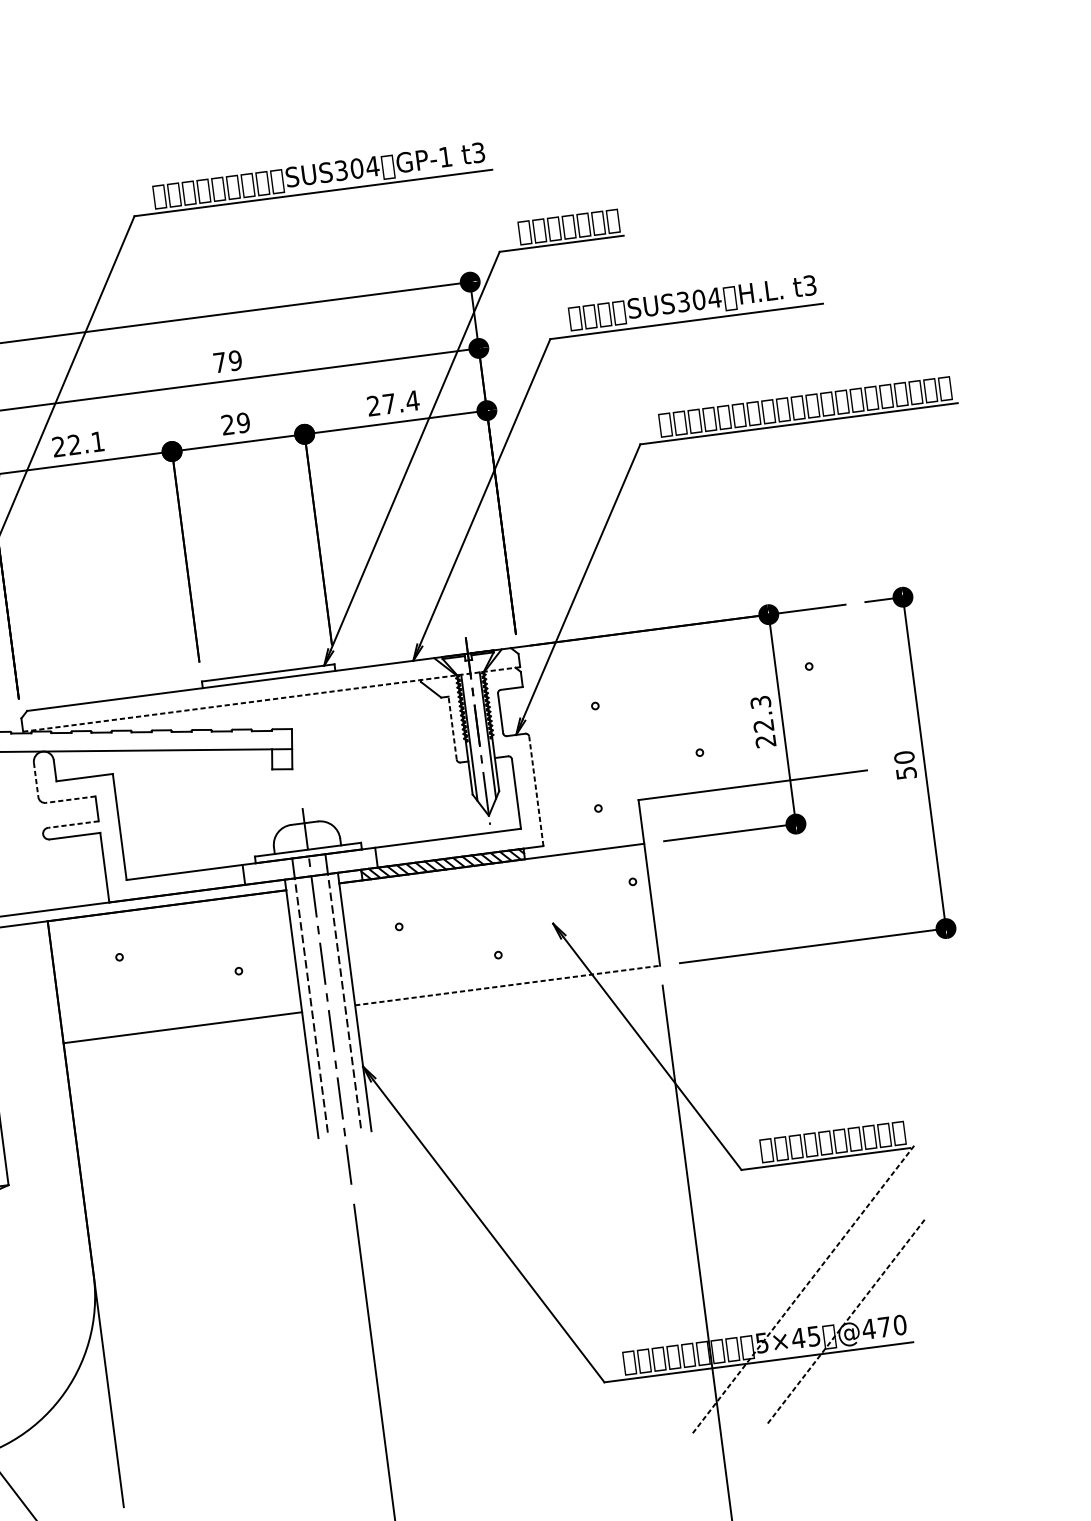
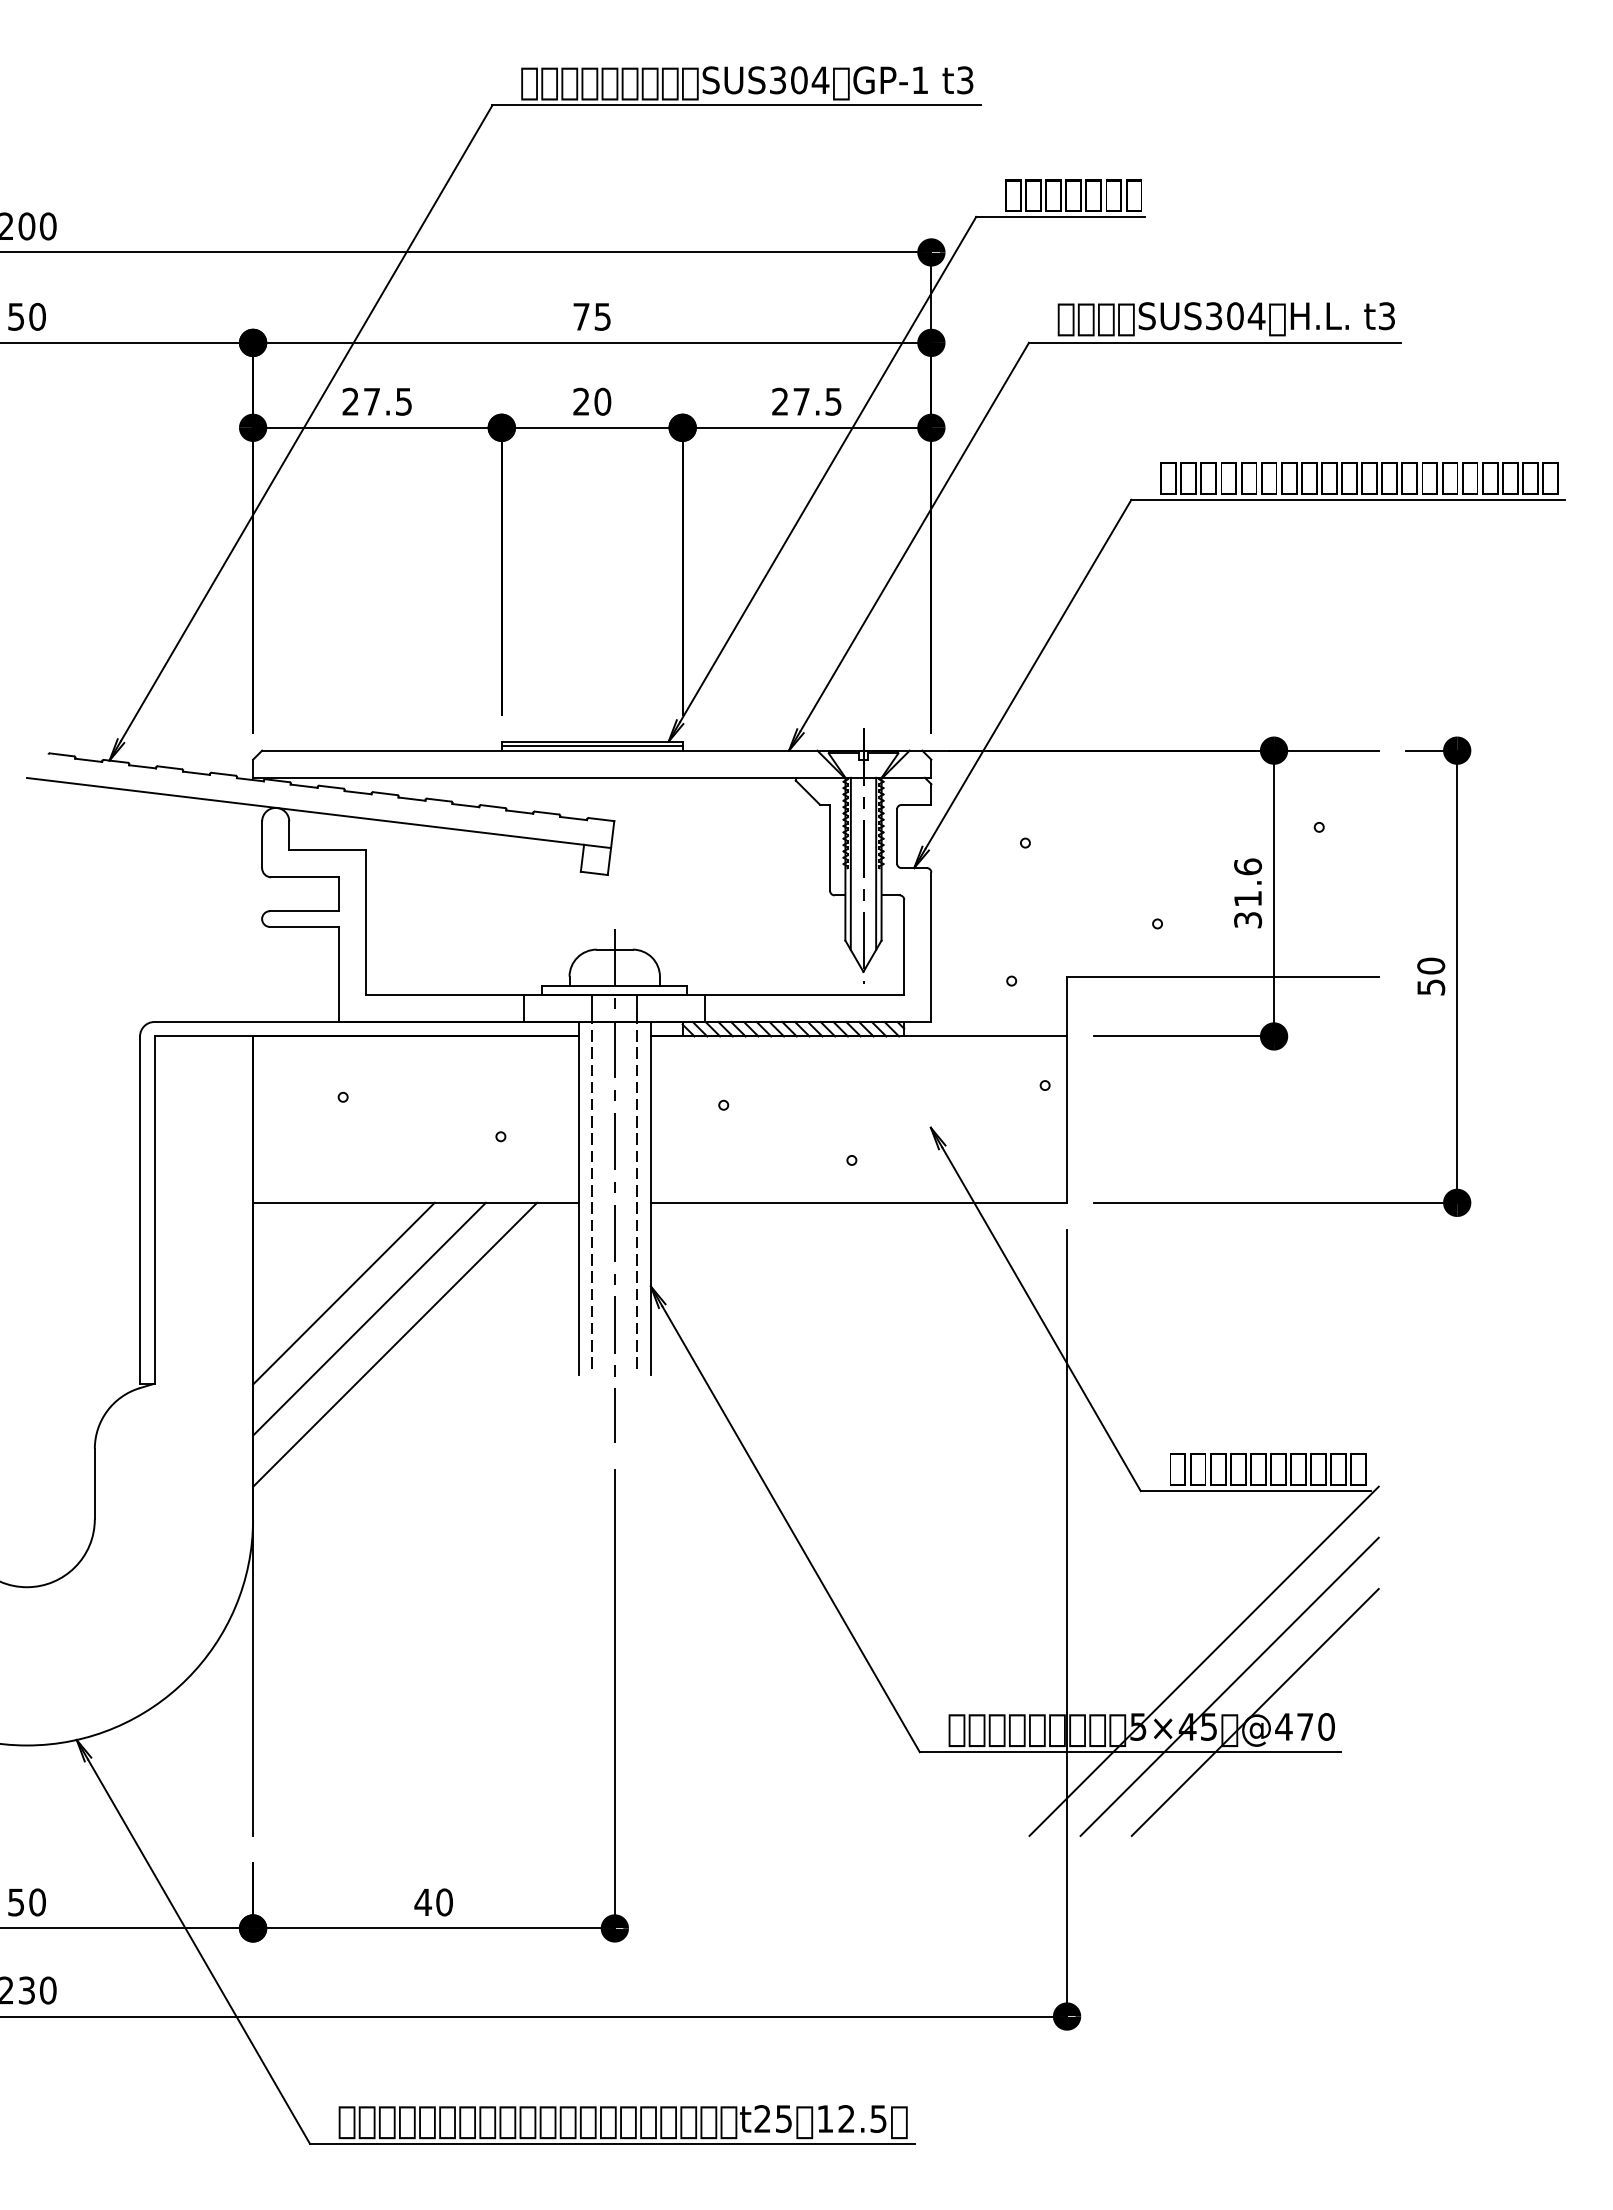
text: (235, 360) -> (602, 316), 79 -> 75
text: (412, 400) -> (833, 401), 27.4 -> 27.5
text: (243, 422) -> (602, 401), 29 -> 20
text: (85, 443) -> (387, 401), 22.1 -> 27.5
line: (268, 676) -> (591, 746), added
line: (271, 699) -> (592, 777), dashed -> solid
text: (763, 721) -> (1248, 893), 22.3 -> 31.6
line: (452, 727) -> (830, 847), dashed -> solid
line: (36, 780) -> (262, 845), dashed -> solid
line: (536, 791) -> (931, 947), dashed -> solid
line: (71, 799) -> (305, 877), dashed -> solid
line: (73, 824) -> (304, 911), dashed -> solid
line: (507, 985) -> (859, 1202), dashed -> solid
line: (138, 1101) -> (343, 1293), added
line: (159, 1116) -> (369, 1318), added
line: (181, 1133) -> (395, 1344), added
line: (804, 1288) -> (1204, 1661), dashed -> solid
line: (825, 1304) -> (1229, 1686), added
line: (846, 1321) -> (1255, 1712), dashed -> solid

